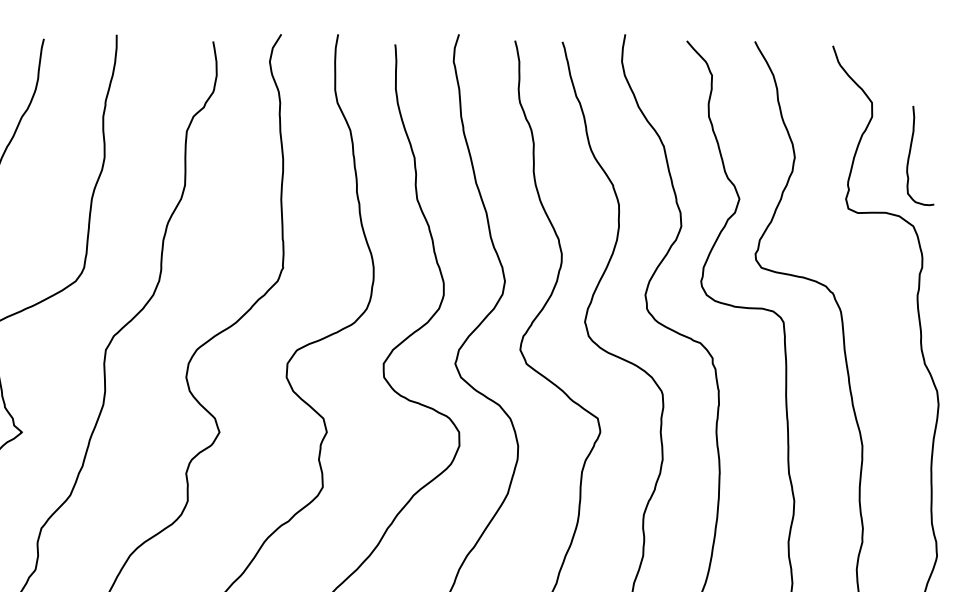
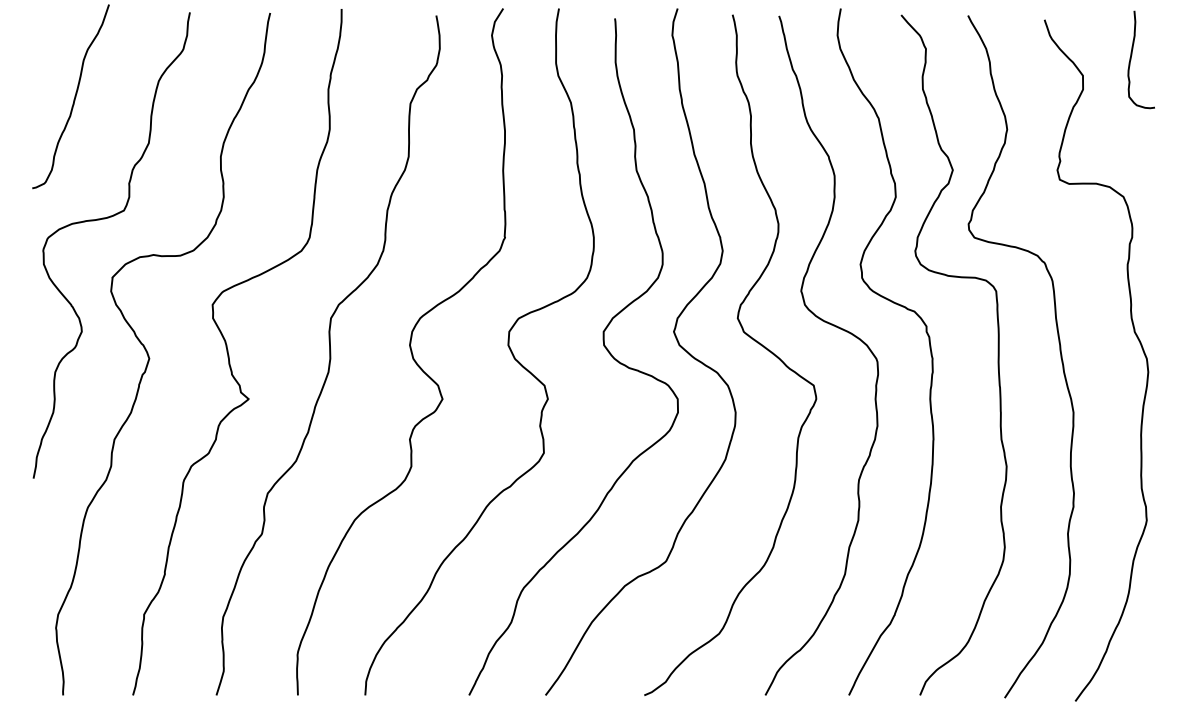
curve: (911, 151) -> (1132, 55), moved

